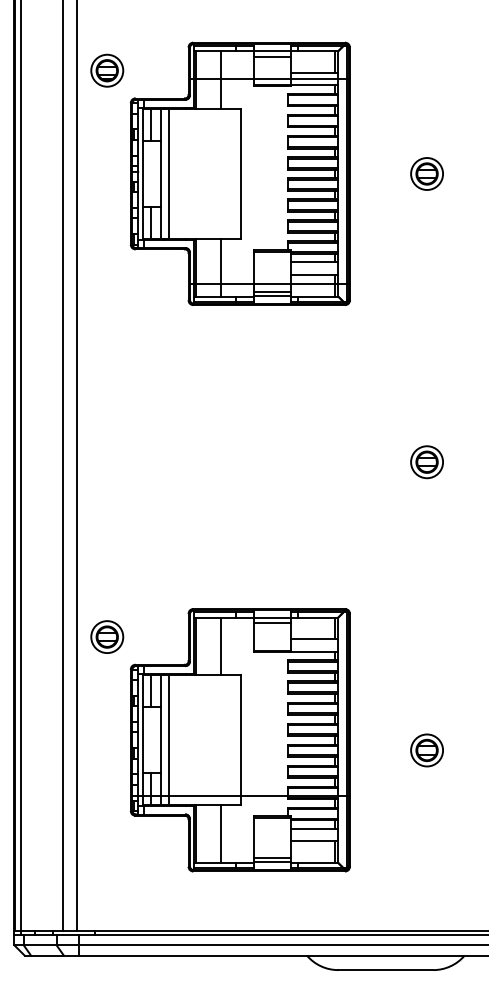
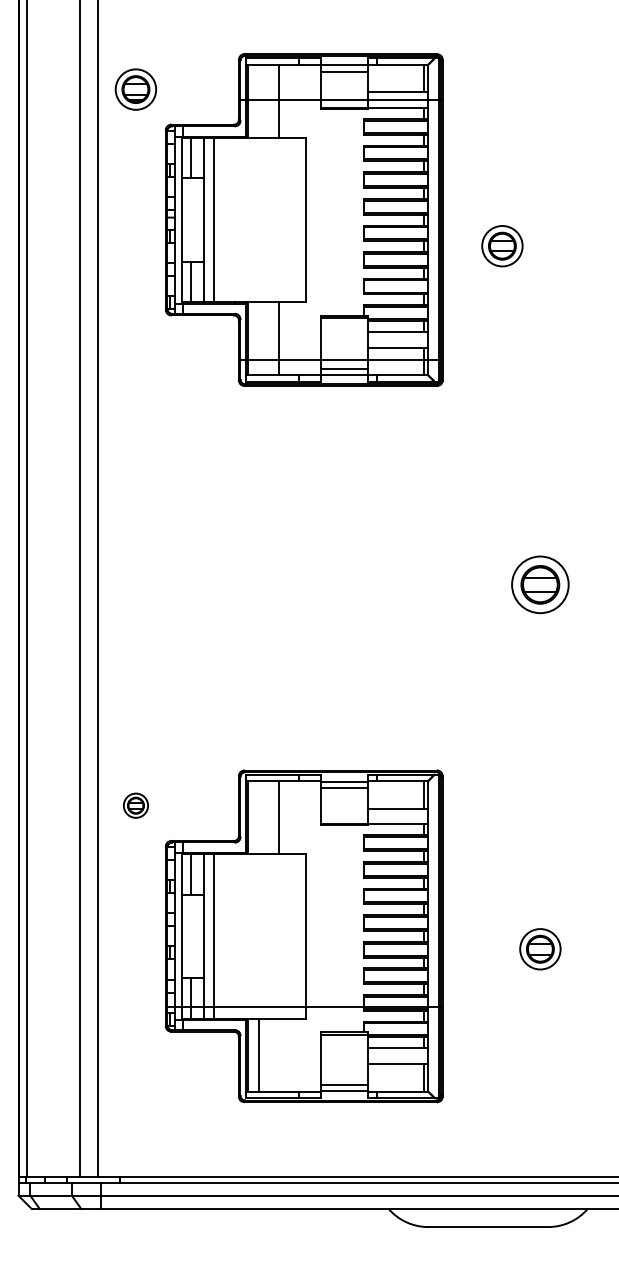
part: (427, 174) -> (502, 246), moved
part: (427, 462) -> (540, 584), size x1.4
part: (106, 636) -> (135, 805), size x0.6
line: (220, 833) -> (259, 1054), moved

